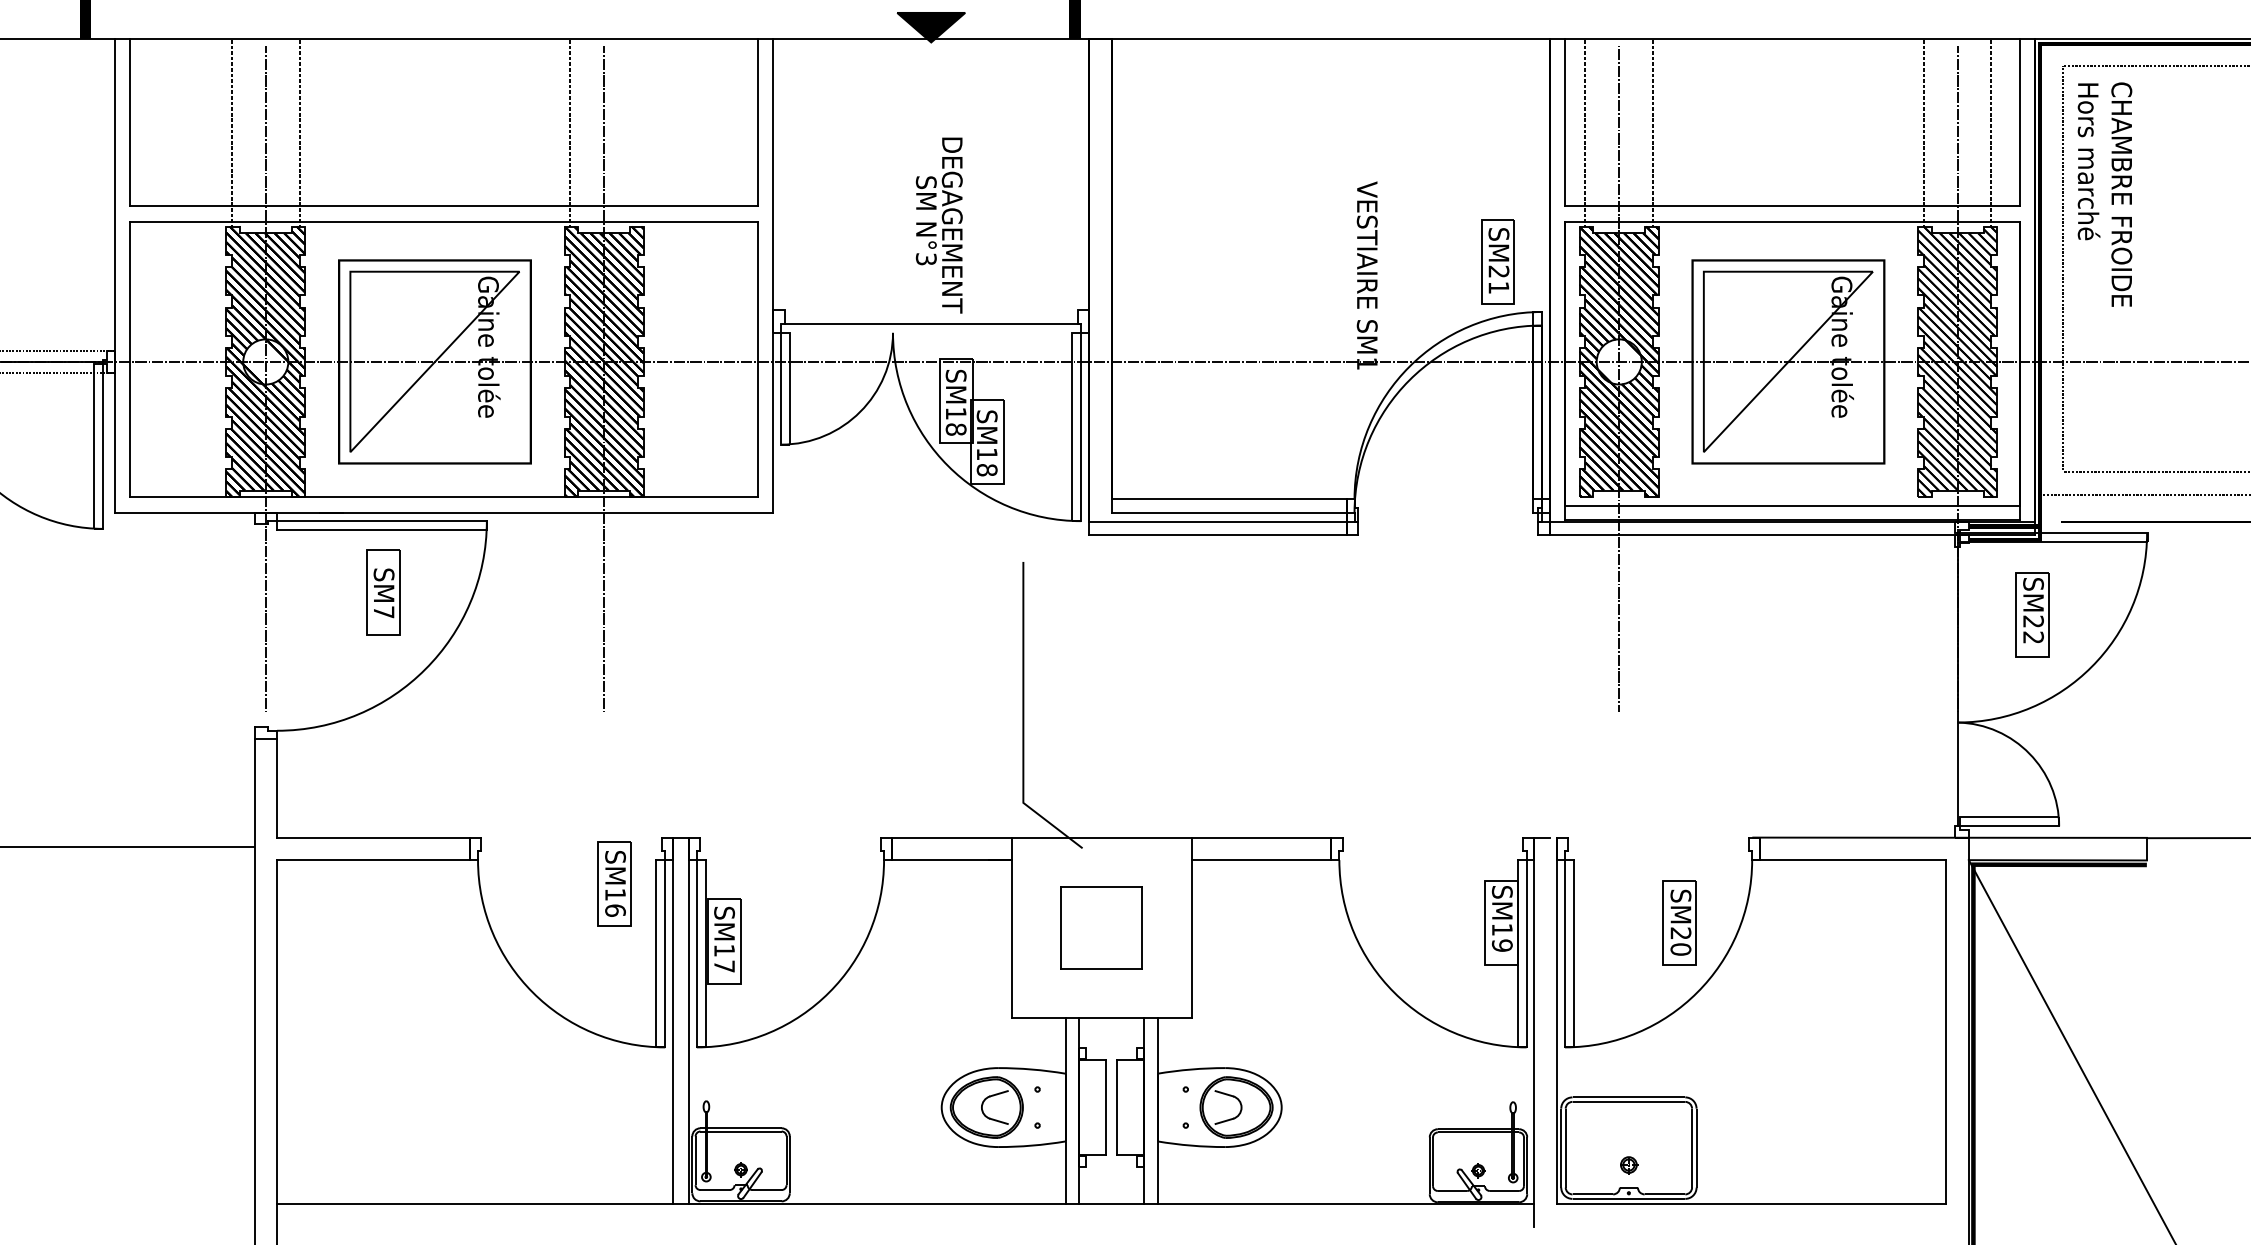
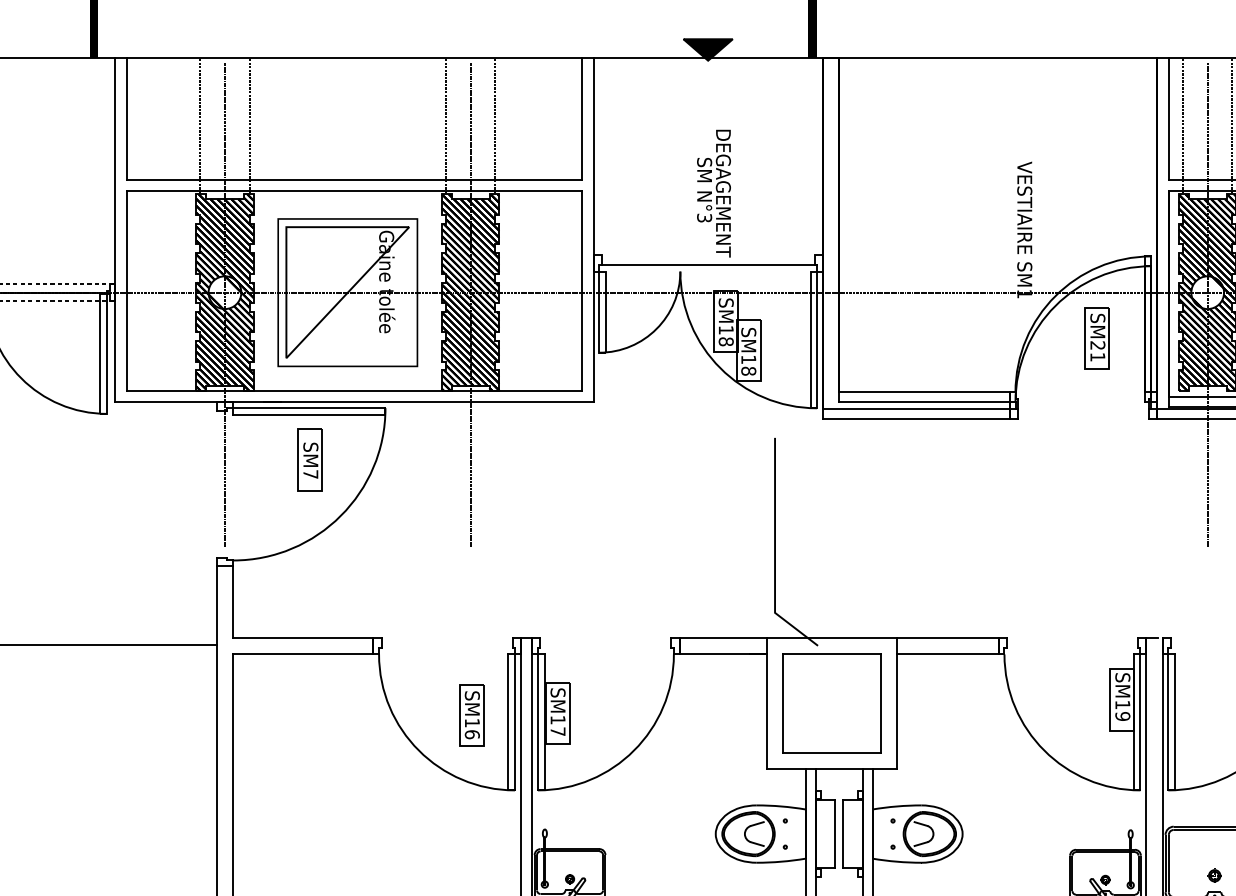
line: (638, 132) -> (495, 126), added
part: (1497, 261) -> (1096, 338), moved
part: (614, 883) -> (471, 714), moved
part: (1101, 927) -> (831, 703), size x1.67

